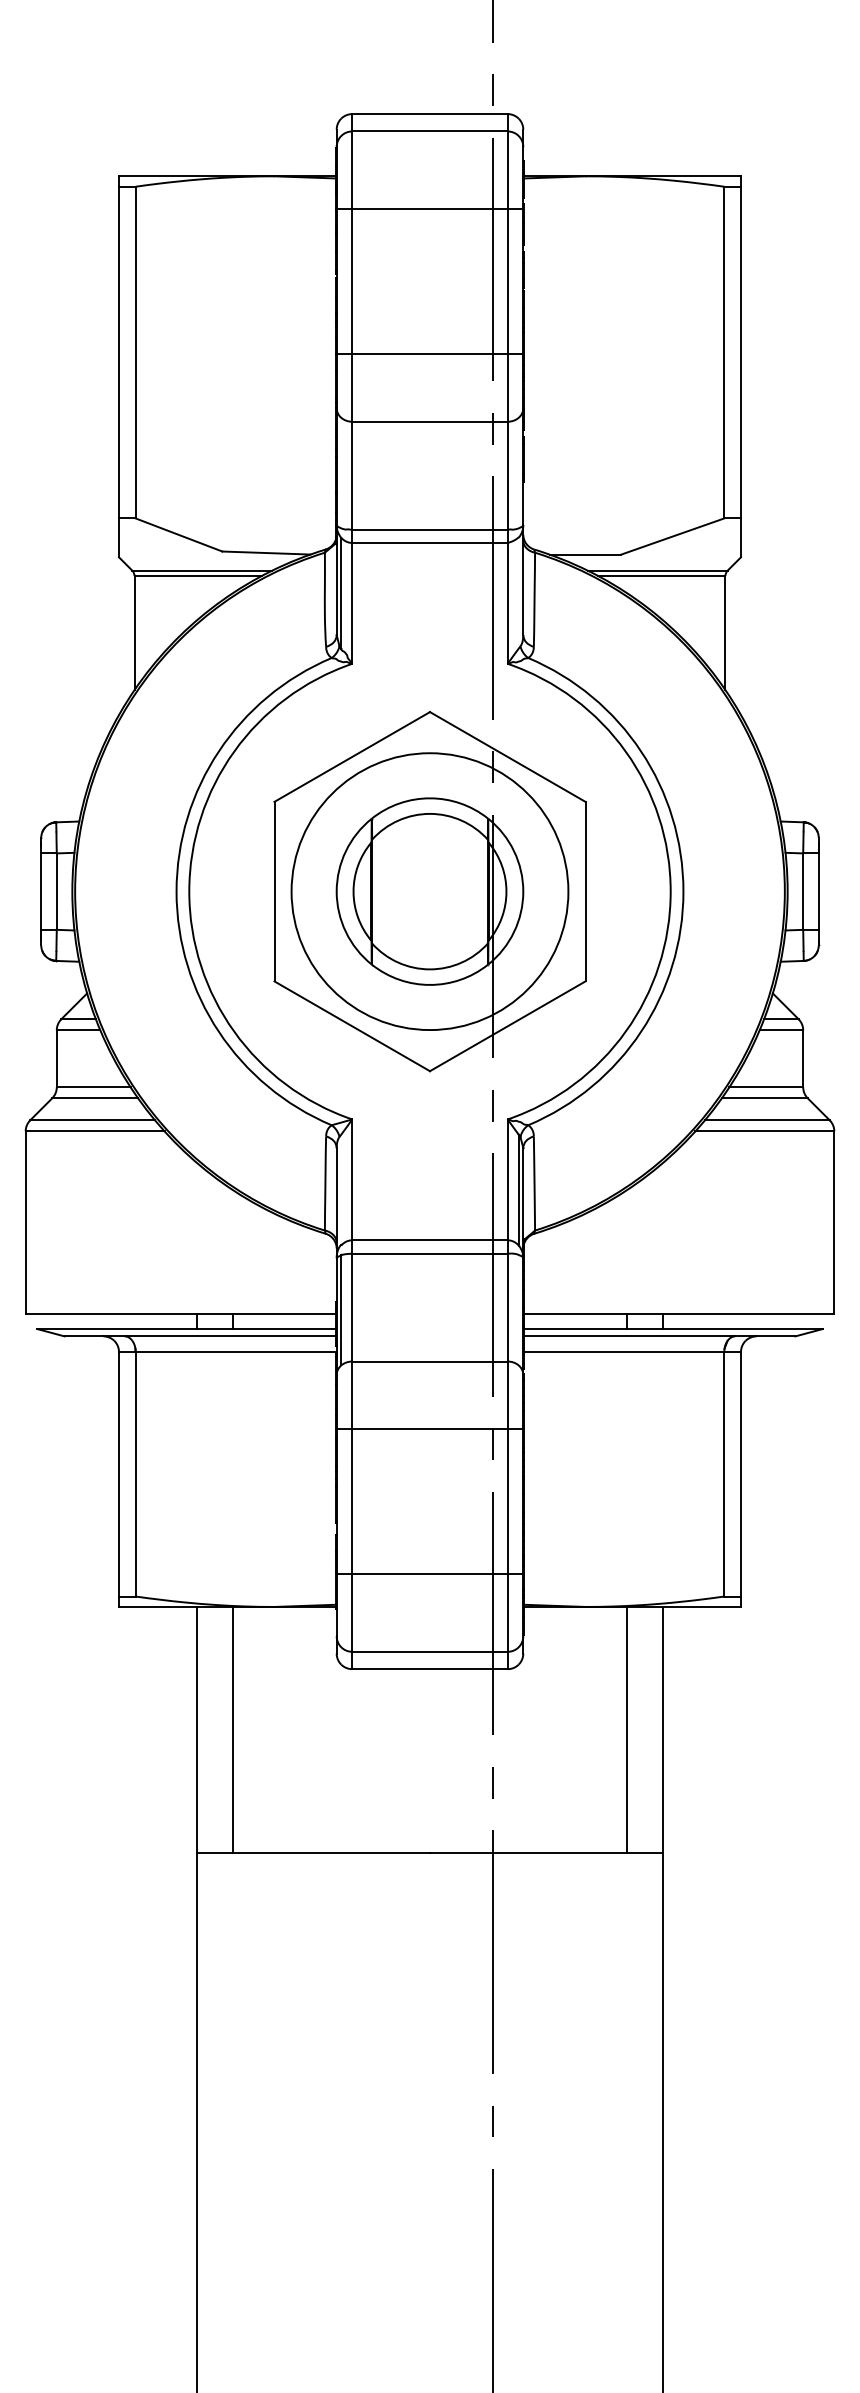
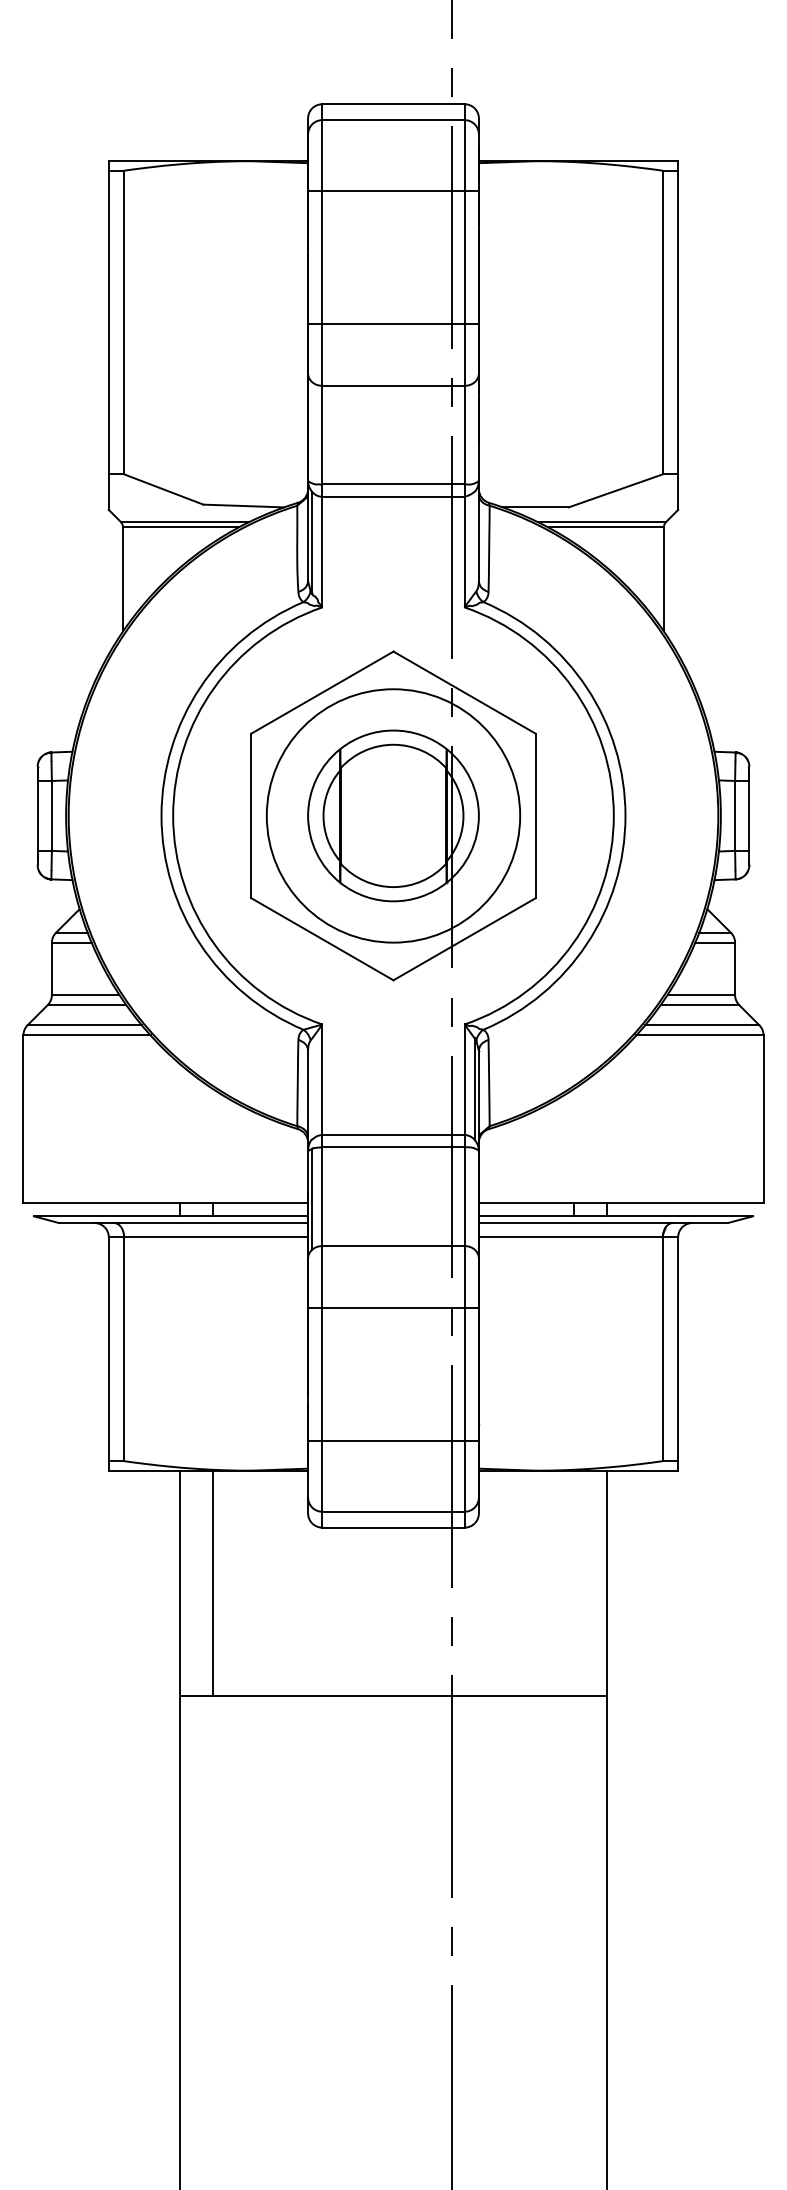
line: (626, 1729) -> (573, 1582), removed

